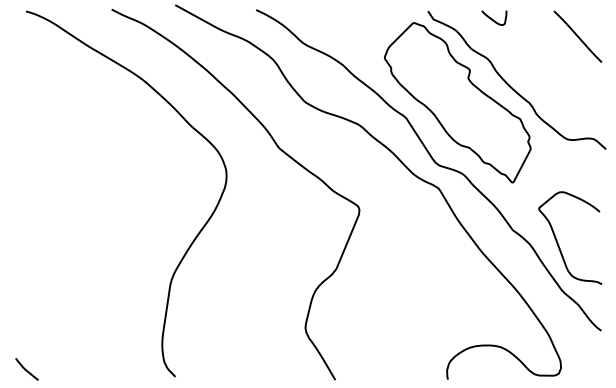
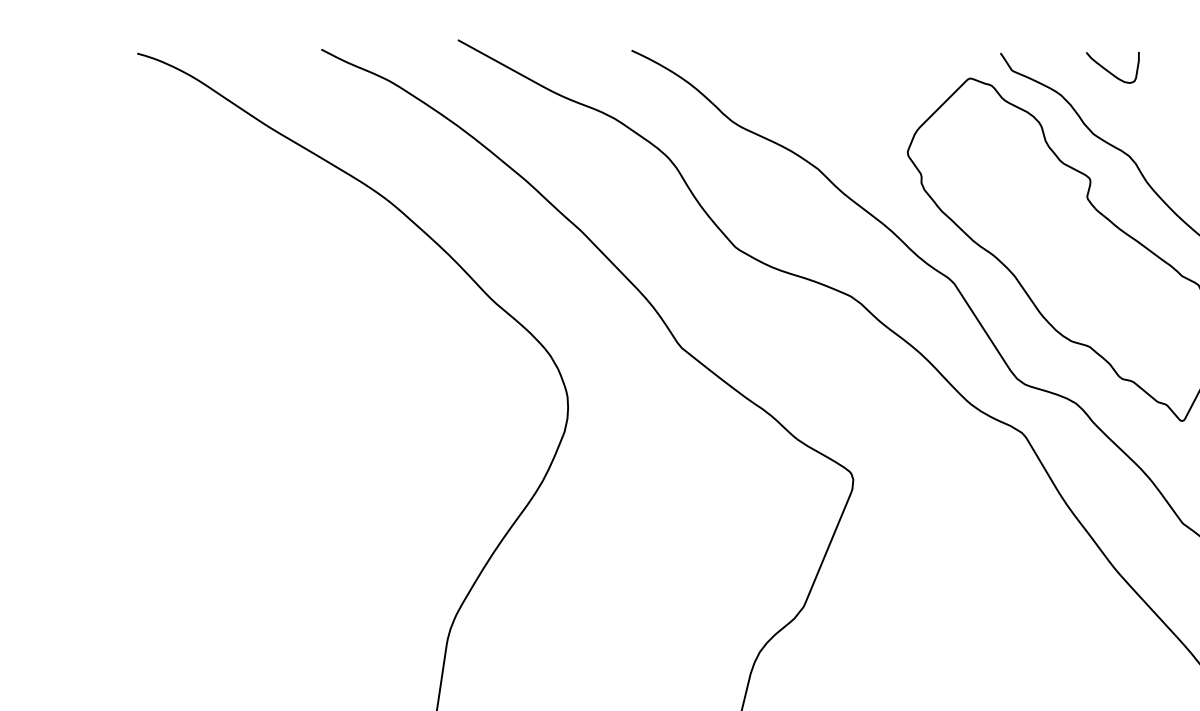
curve: (492, 18) -> (1108, 68), moved

